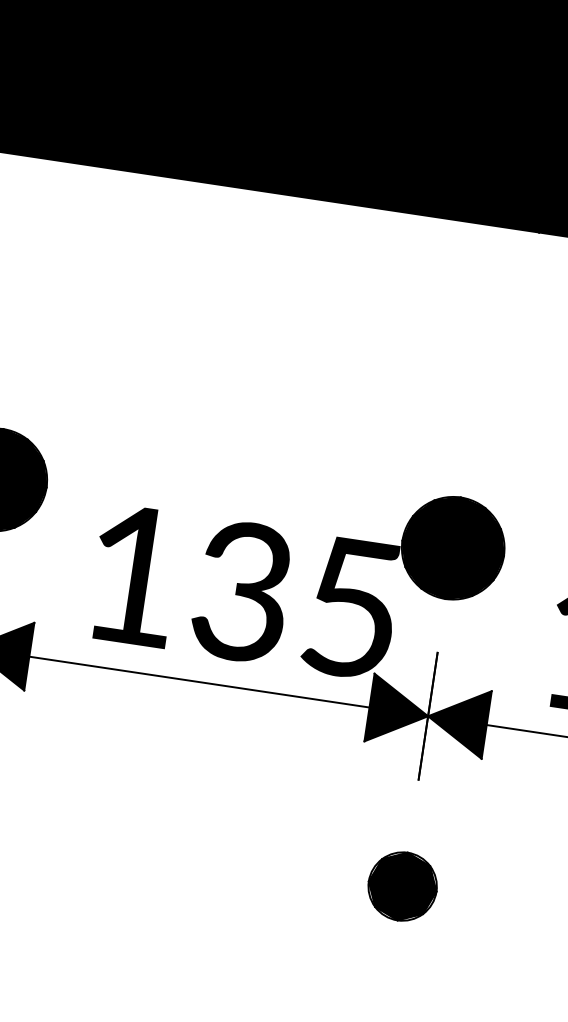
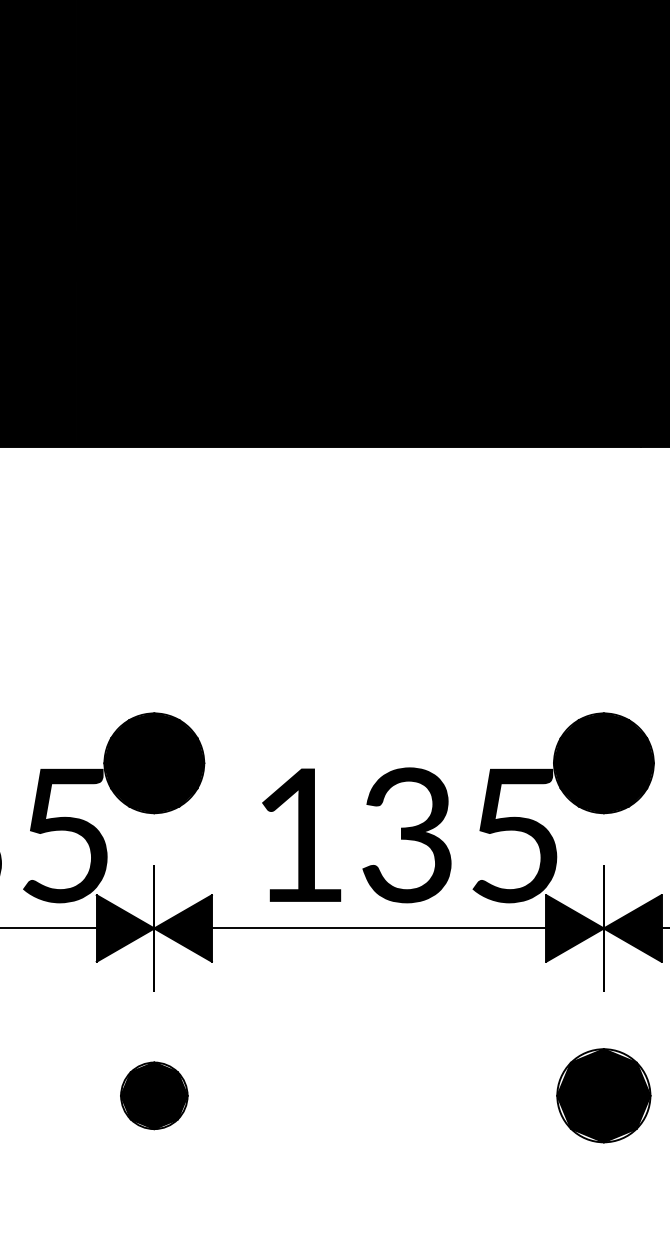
part: (402, 886) -> (603, 1095), size x1.4

